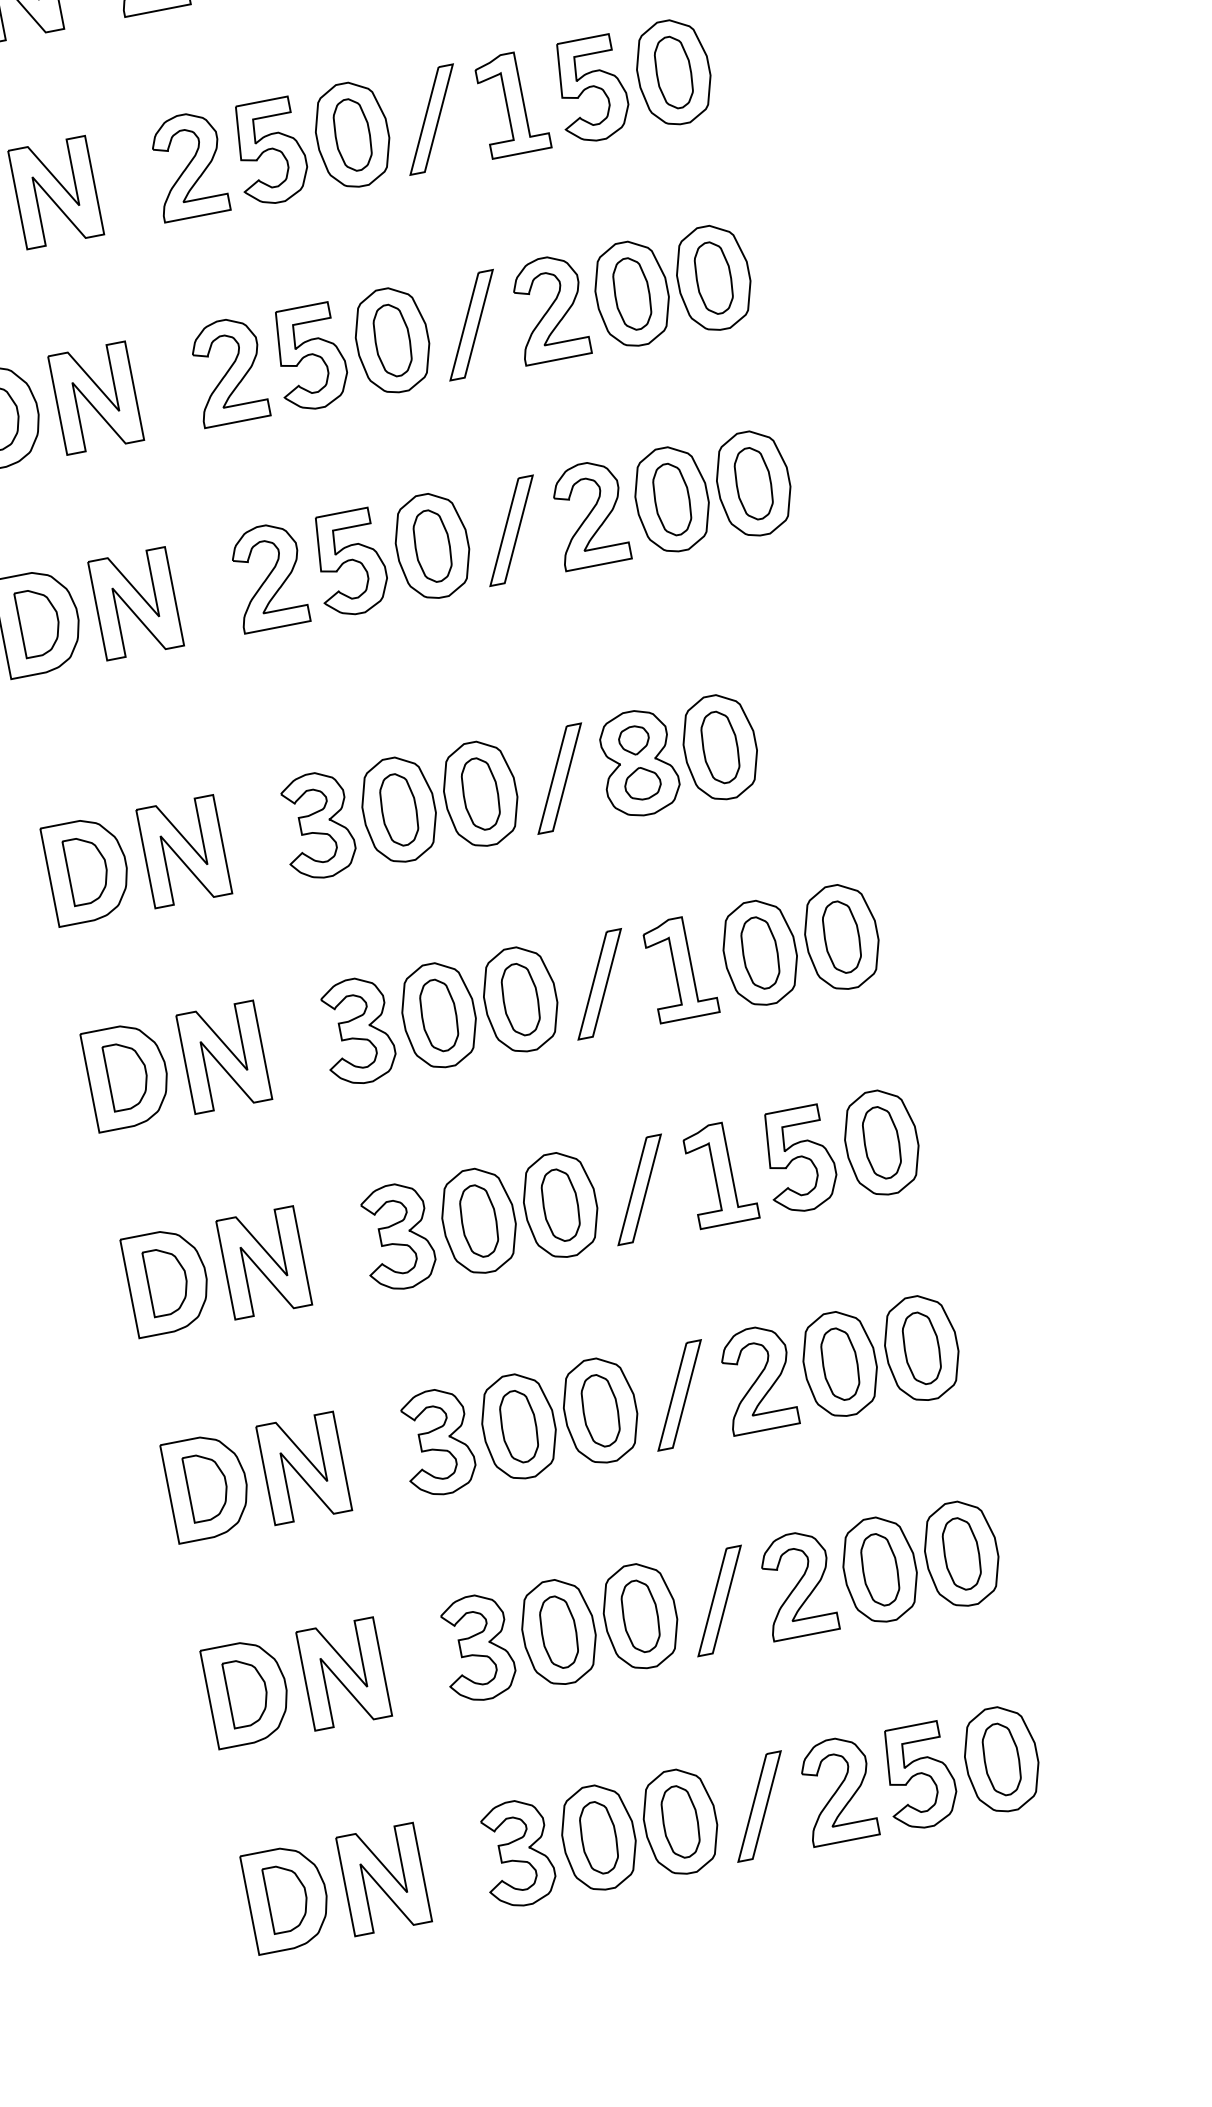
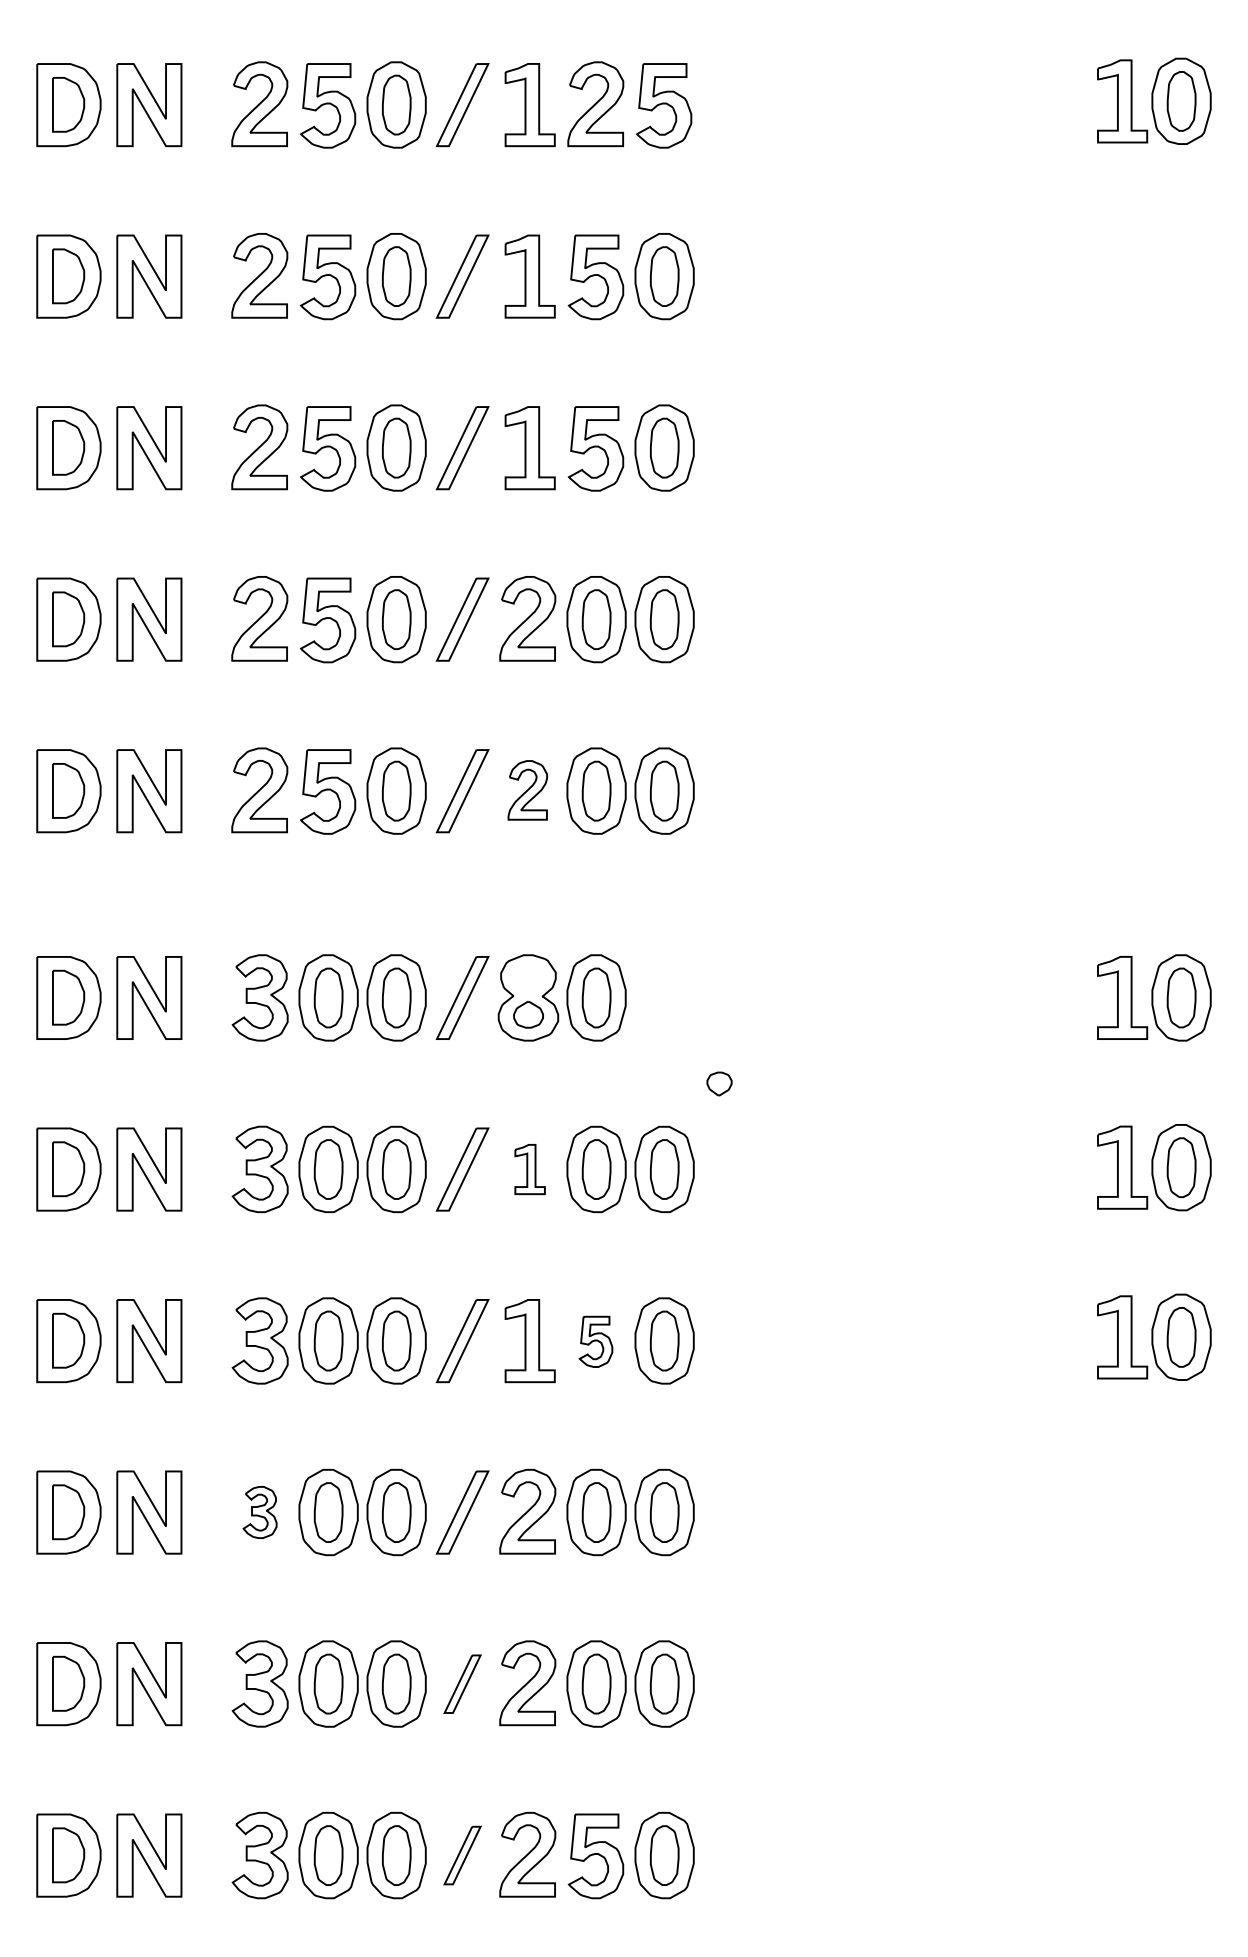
part: (589, 514) -> (527, 790), size x0.7
part: (634, 739) -> (719, 1083), moved
part: (679, 968) -> (529, 1169), size x0.6
part: (799, 1159) -> (595, 1341), size x0.6
part: (436, 1442) -> (259, 1512), size x0.6
part: (719, 1601) -> (462, 1684), size x0.7
part: (759, 1806) -> (462, 1855), size x0.7

